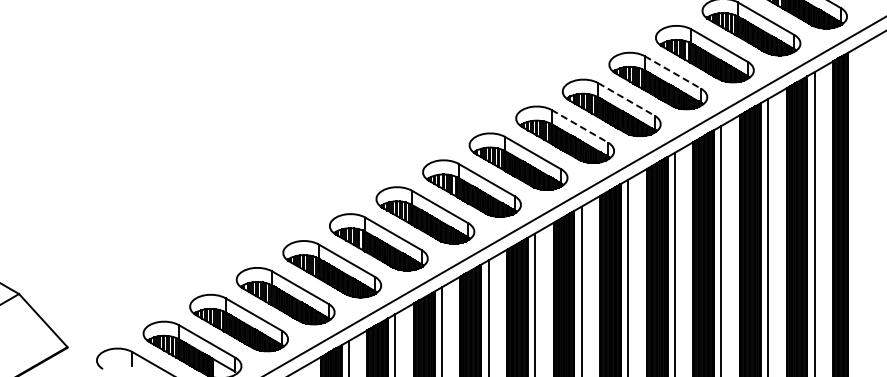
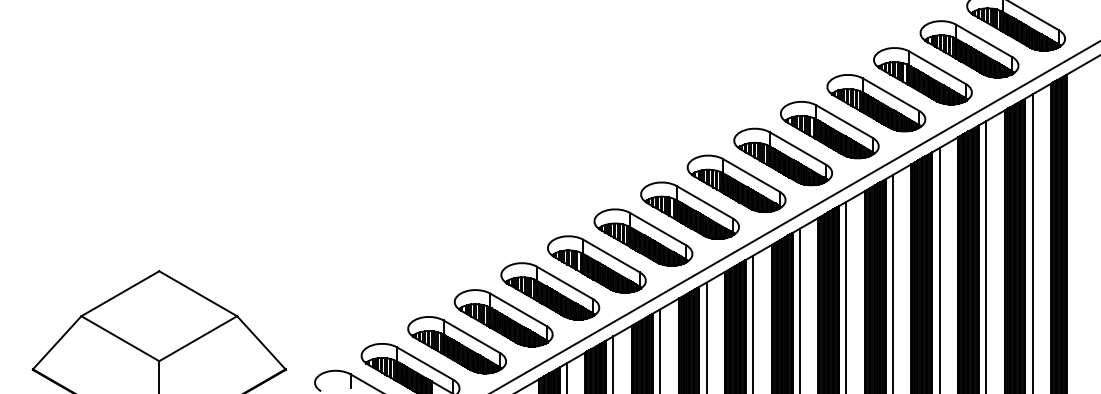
line: (673, 72) -> (891, 94), dashed -> solid
line: (626, 99) -> (844, 121), dashed -> solid
line: (579, 126) -> (797, 148), dashed -> solid

